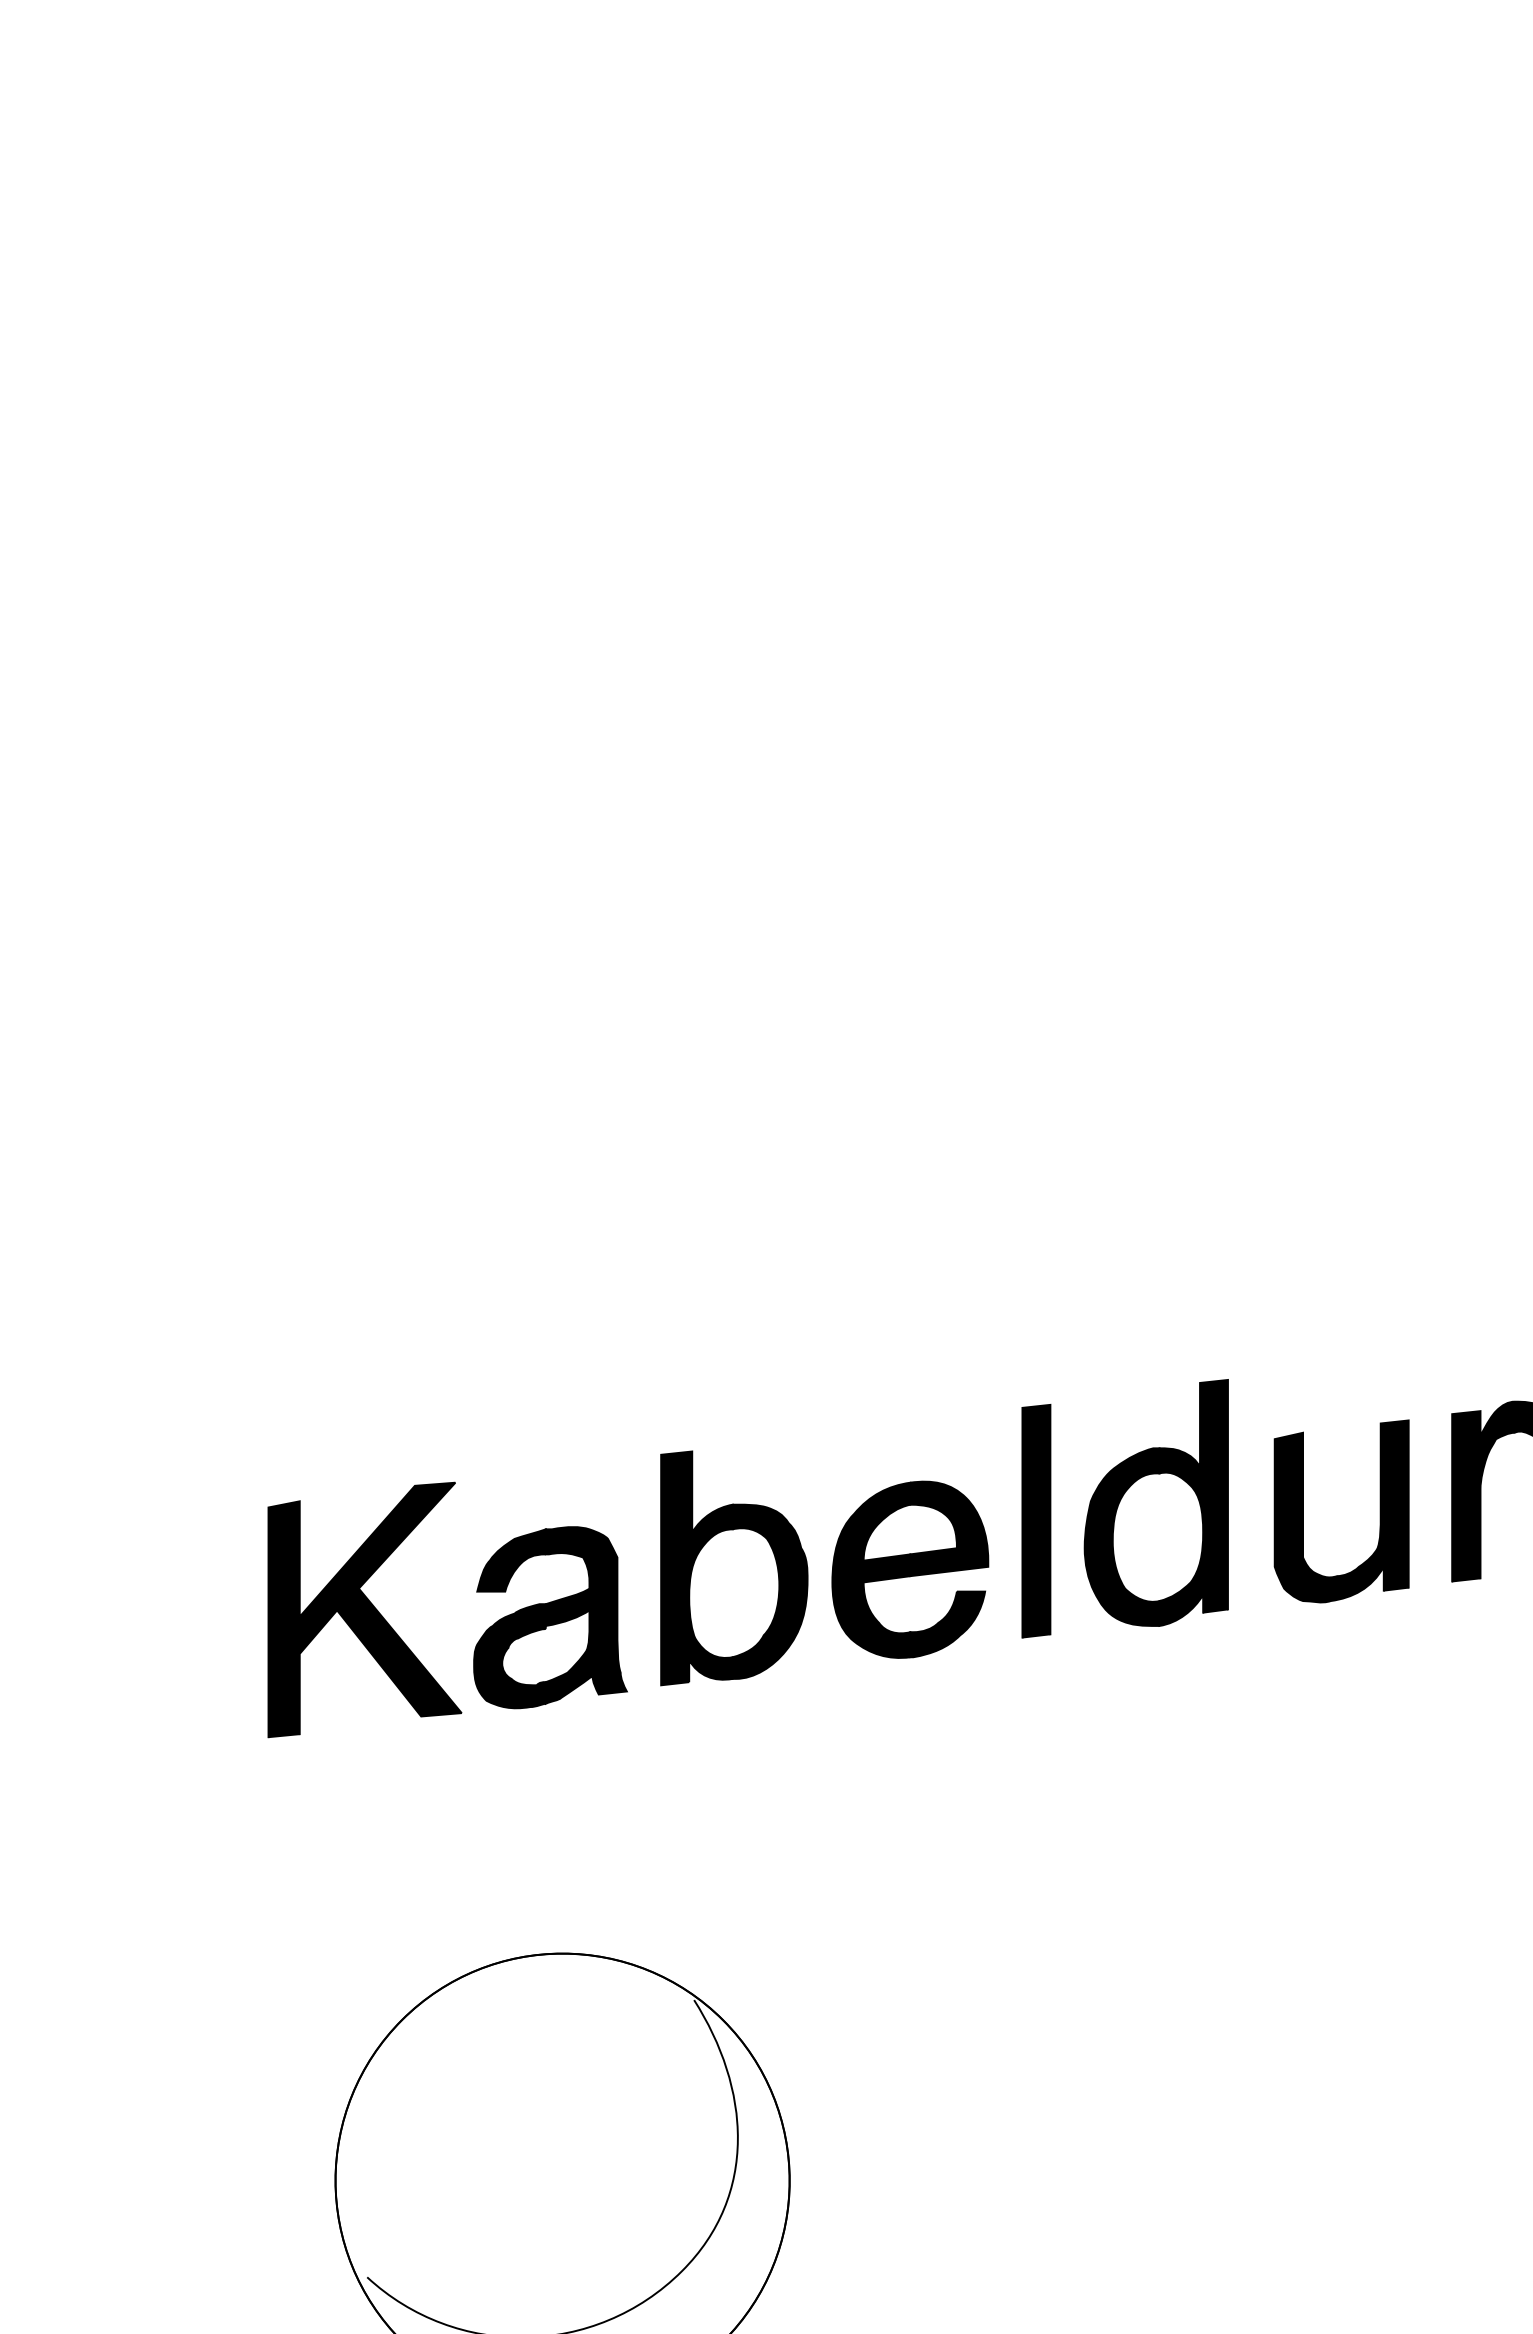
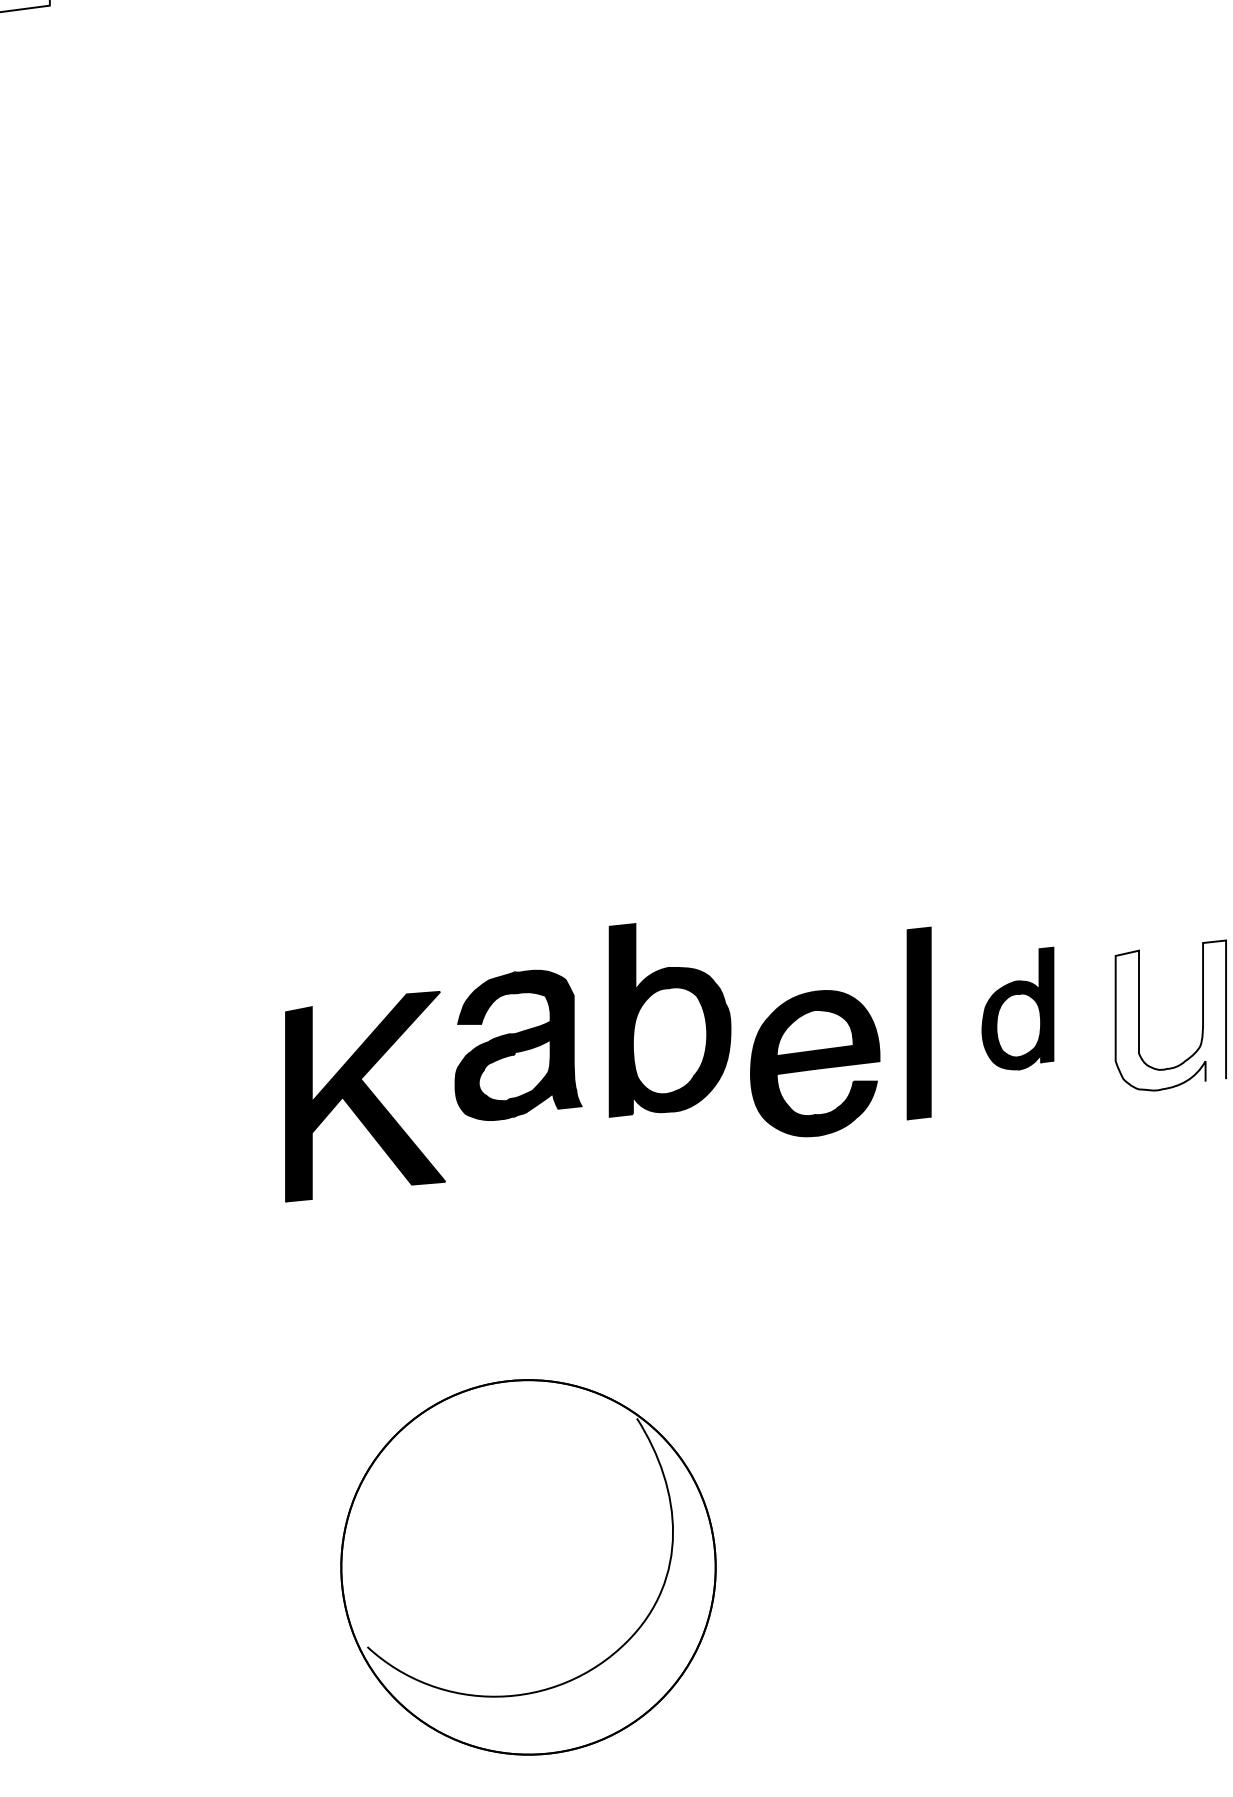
part: (1155, 1502) -> (1017, 1008), size x0.6
fill: (1341, 1511) -> (1170, 1015), removed
part: (734, 1568) -> (670, 1020), moved
part: (550, 1617) -> (518, 1045), moved

